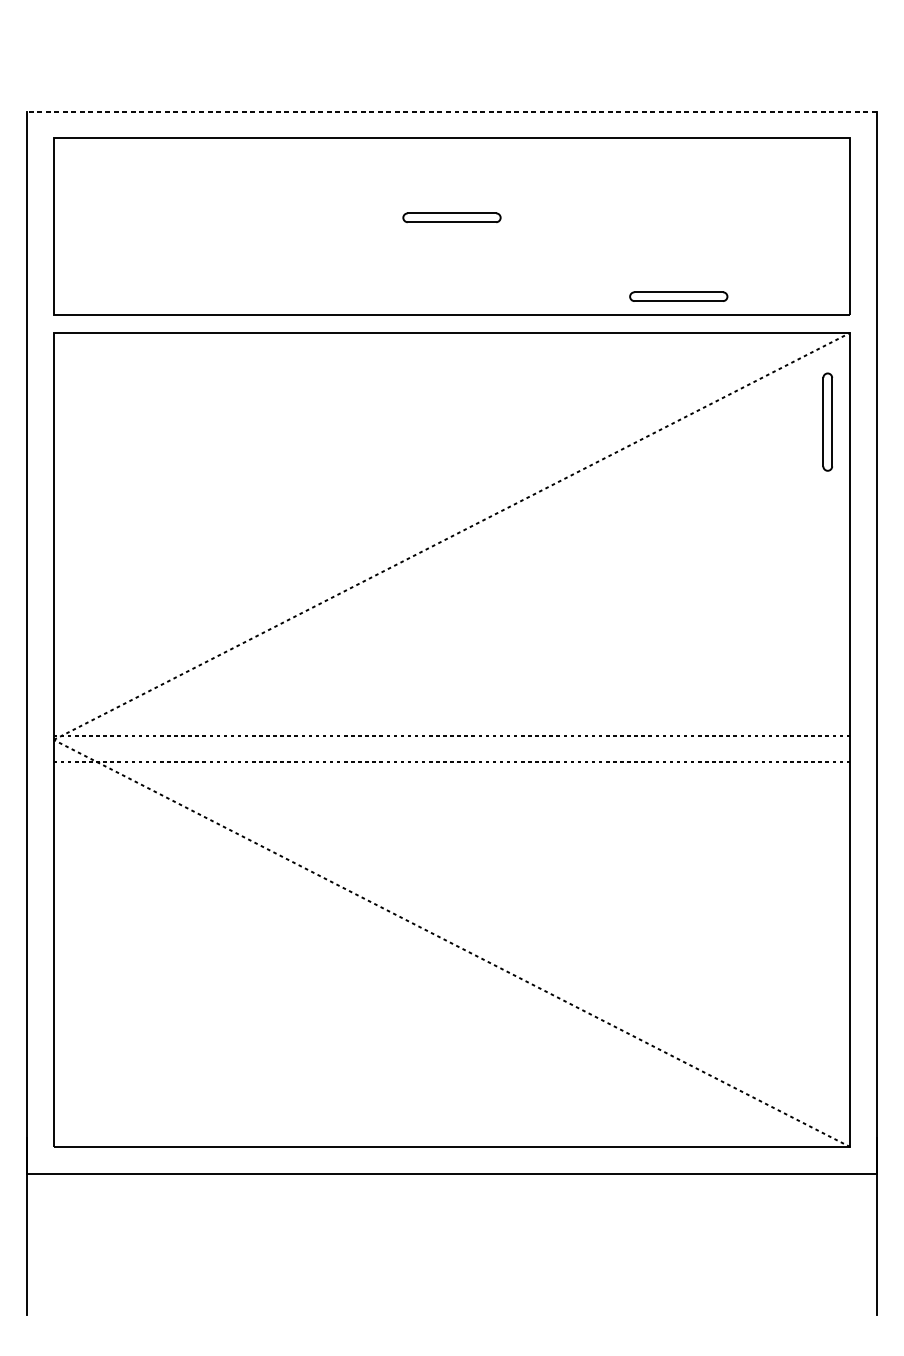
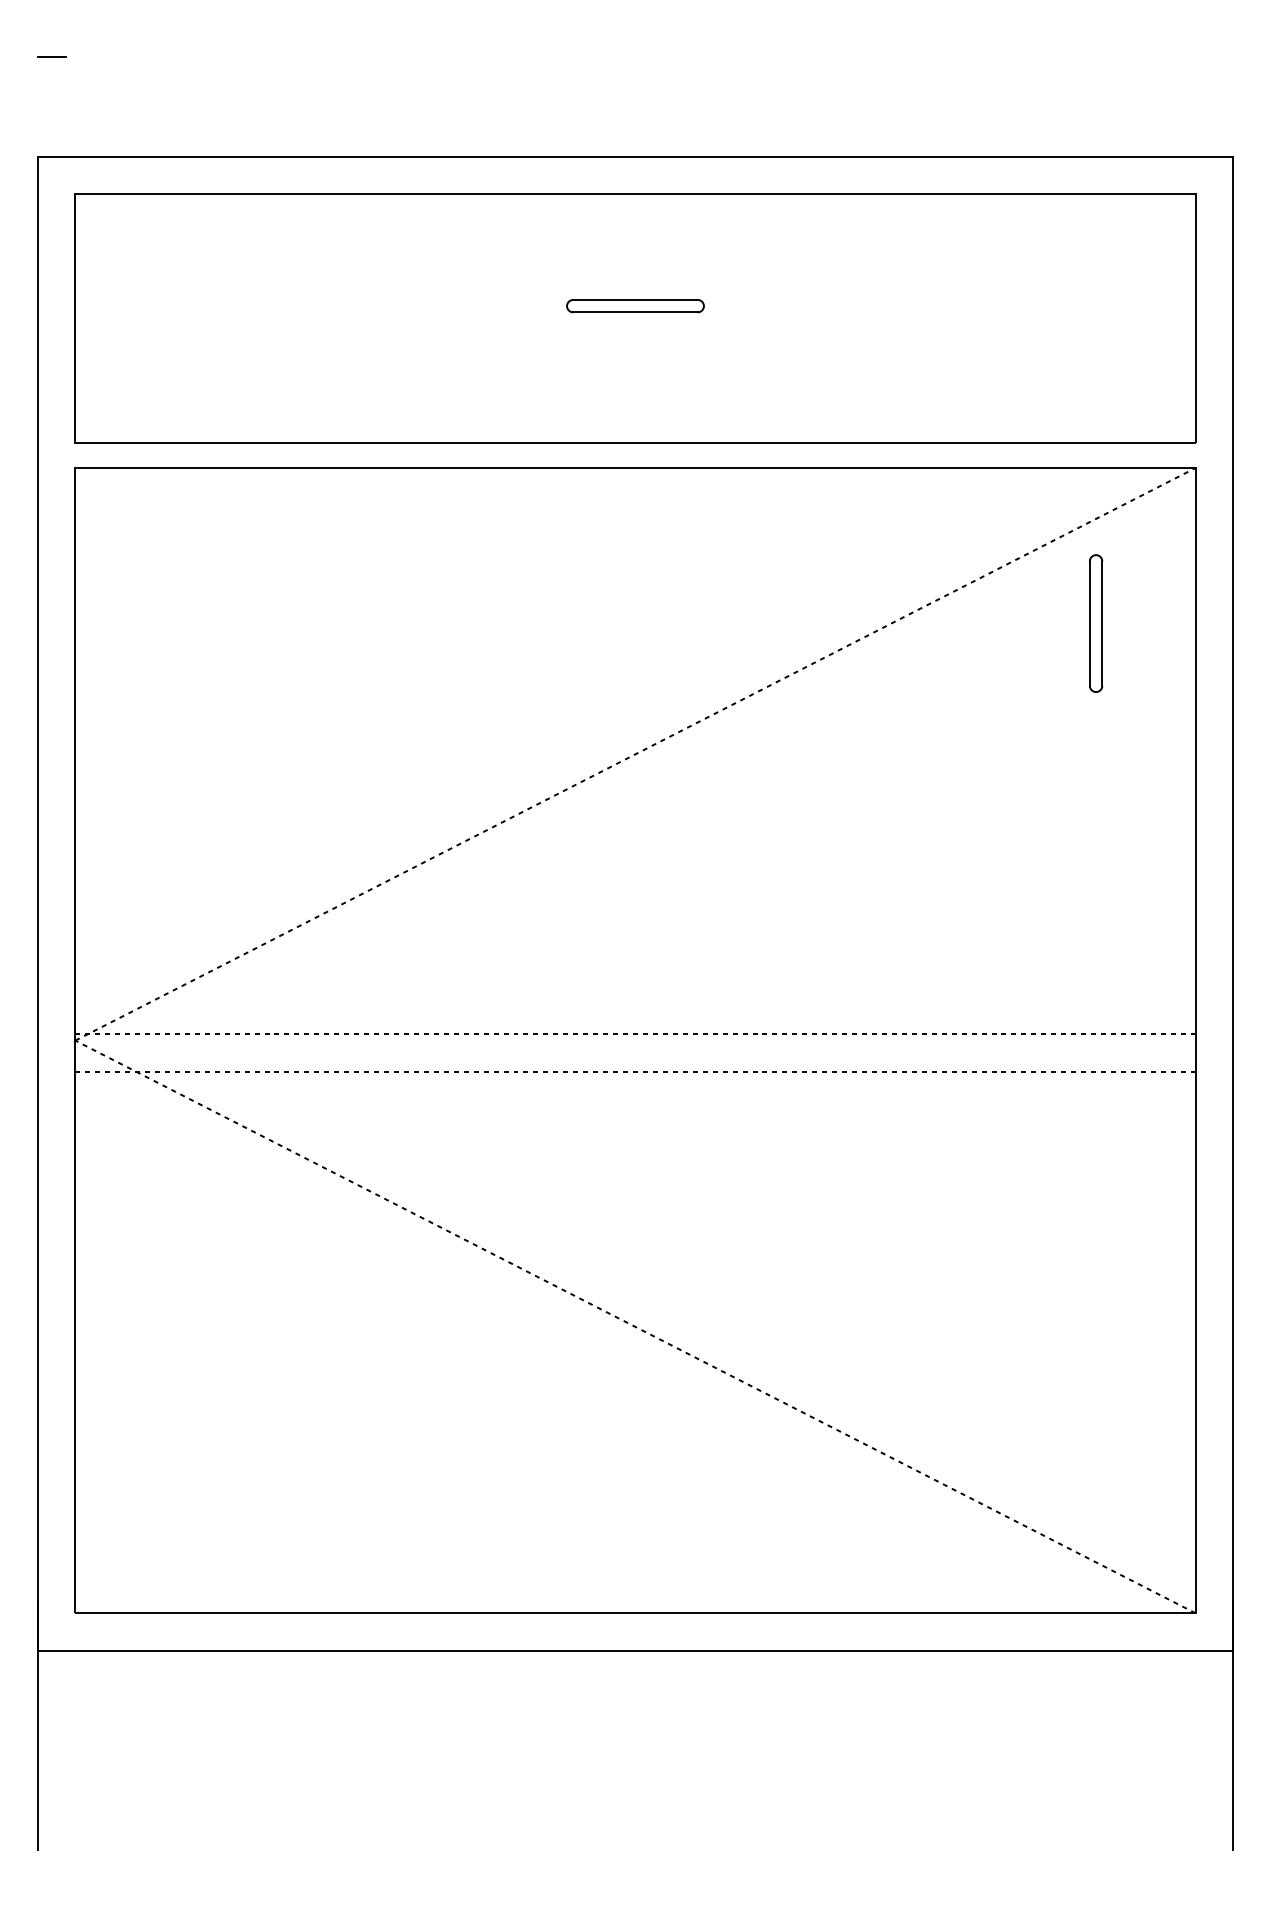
line: (36, 41) -> (51, 57), added
line: (452, 111) -> (635, 156), dashed -> solid
part: (678, 296) -> (954, 417), removed
part: (828, 422) -> (1096, 623), moved

